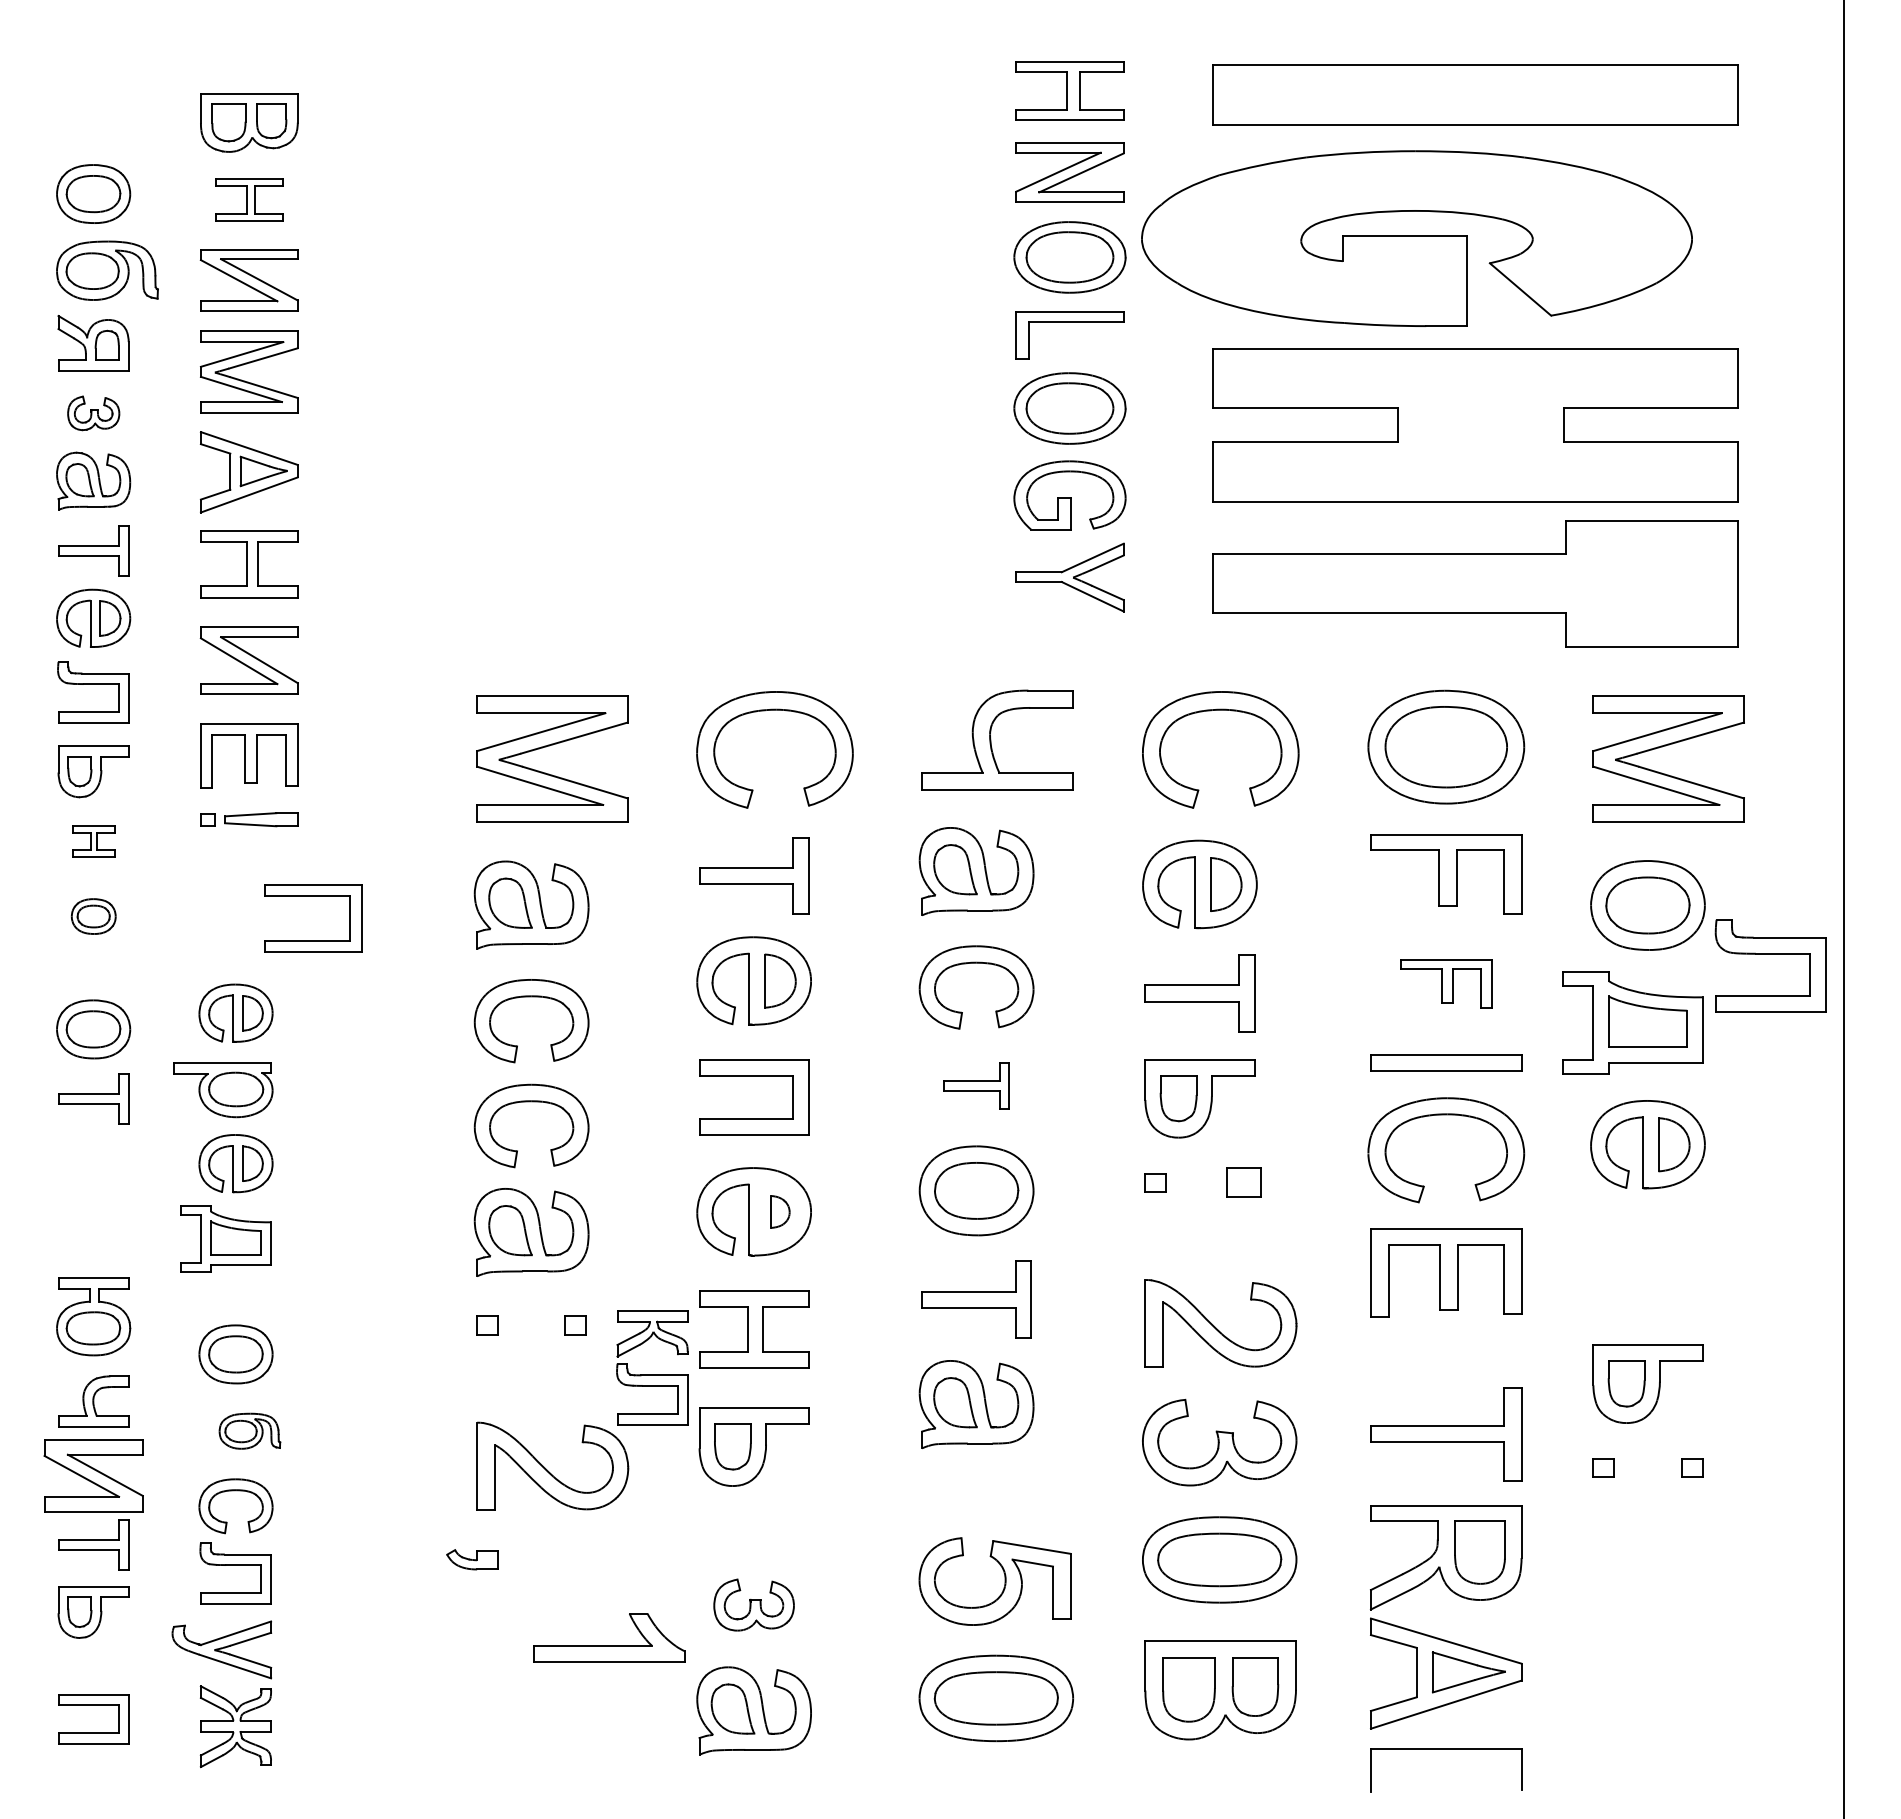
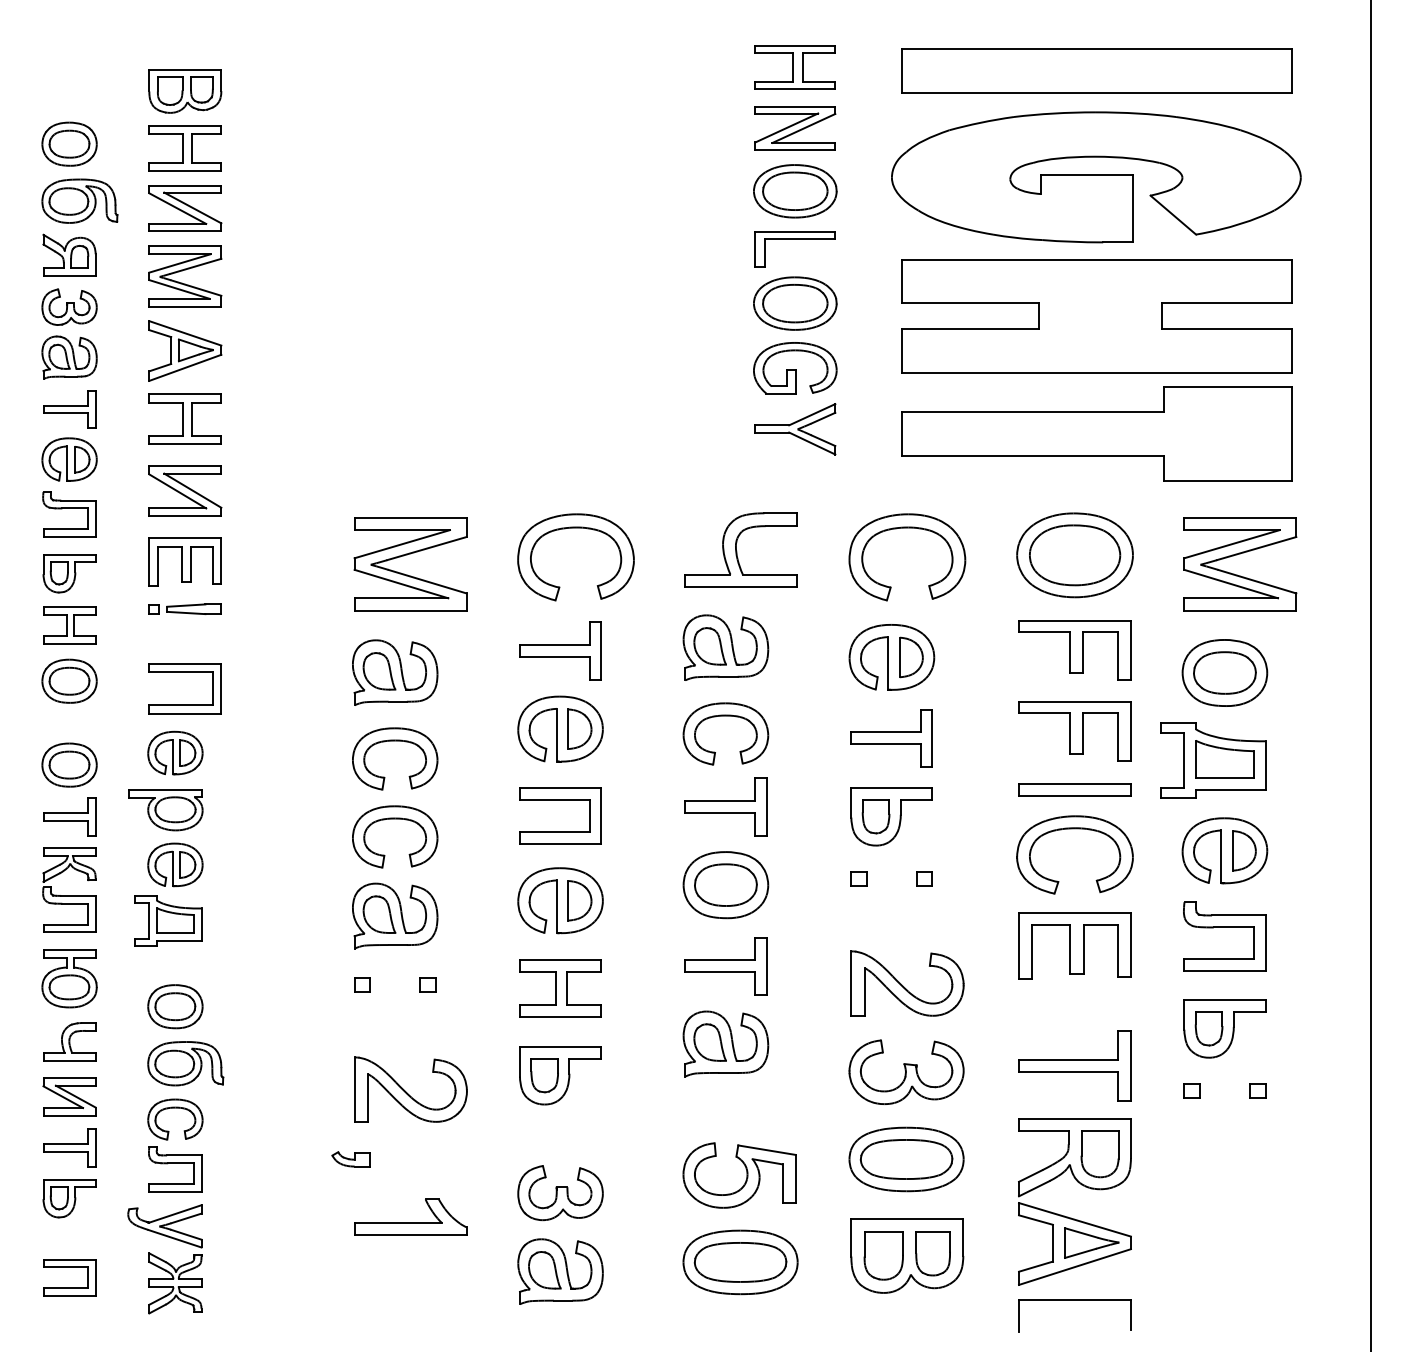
part: (249, 199) -> (185, 148), size x1.43
part: (1416, 238) -> (1095, 177), moved
part: (93, 413) -> (69, 307), size x1.43
part: (93, 841) -> (69, 625), size x1.67
part: (313, 896) -> (185, 672), moved
part: (93, 916) -> (69, 681), size x1.67
part: (1770, 954) -> (1224, 927), moved
part: (1446, 983) -> (1075, 731), size x1.67
part: (976, 1085) -> (725, 806), size x1.67
part: (1244, 1182) -> (925, 878), size x0.62
part: (780, 1211) -> (580, 900), size x1.67
part: (652, 1374) -> (69, 895), moved
part: (249, 1431) -> (185, 1064), size x1.67
part: (93, 1475) -> (69, 1096), size x0.71
part: (753, 1604) -> (560, 1192), size x1.43
part: (609, 1645) -> (410, 1223), moved

